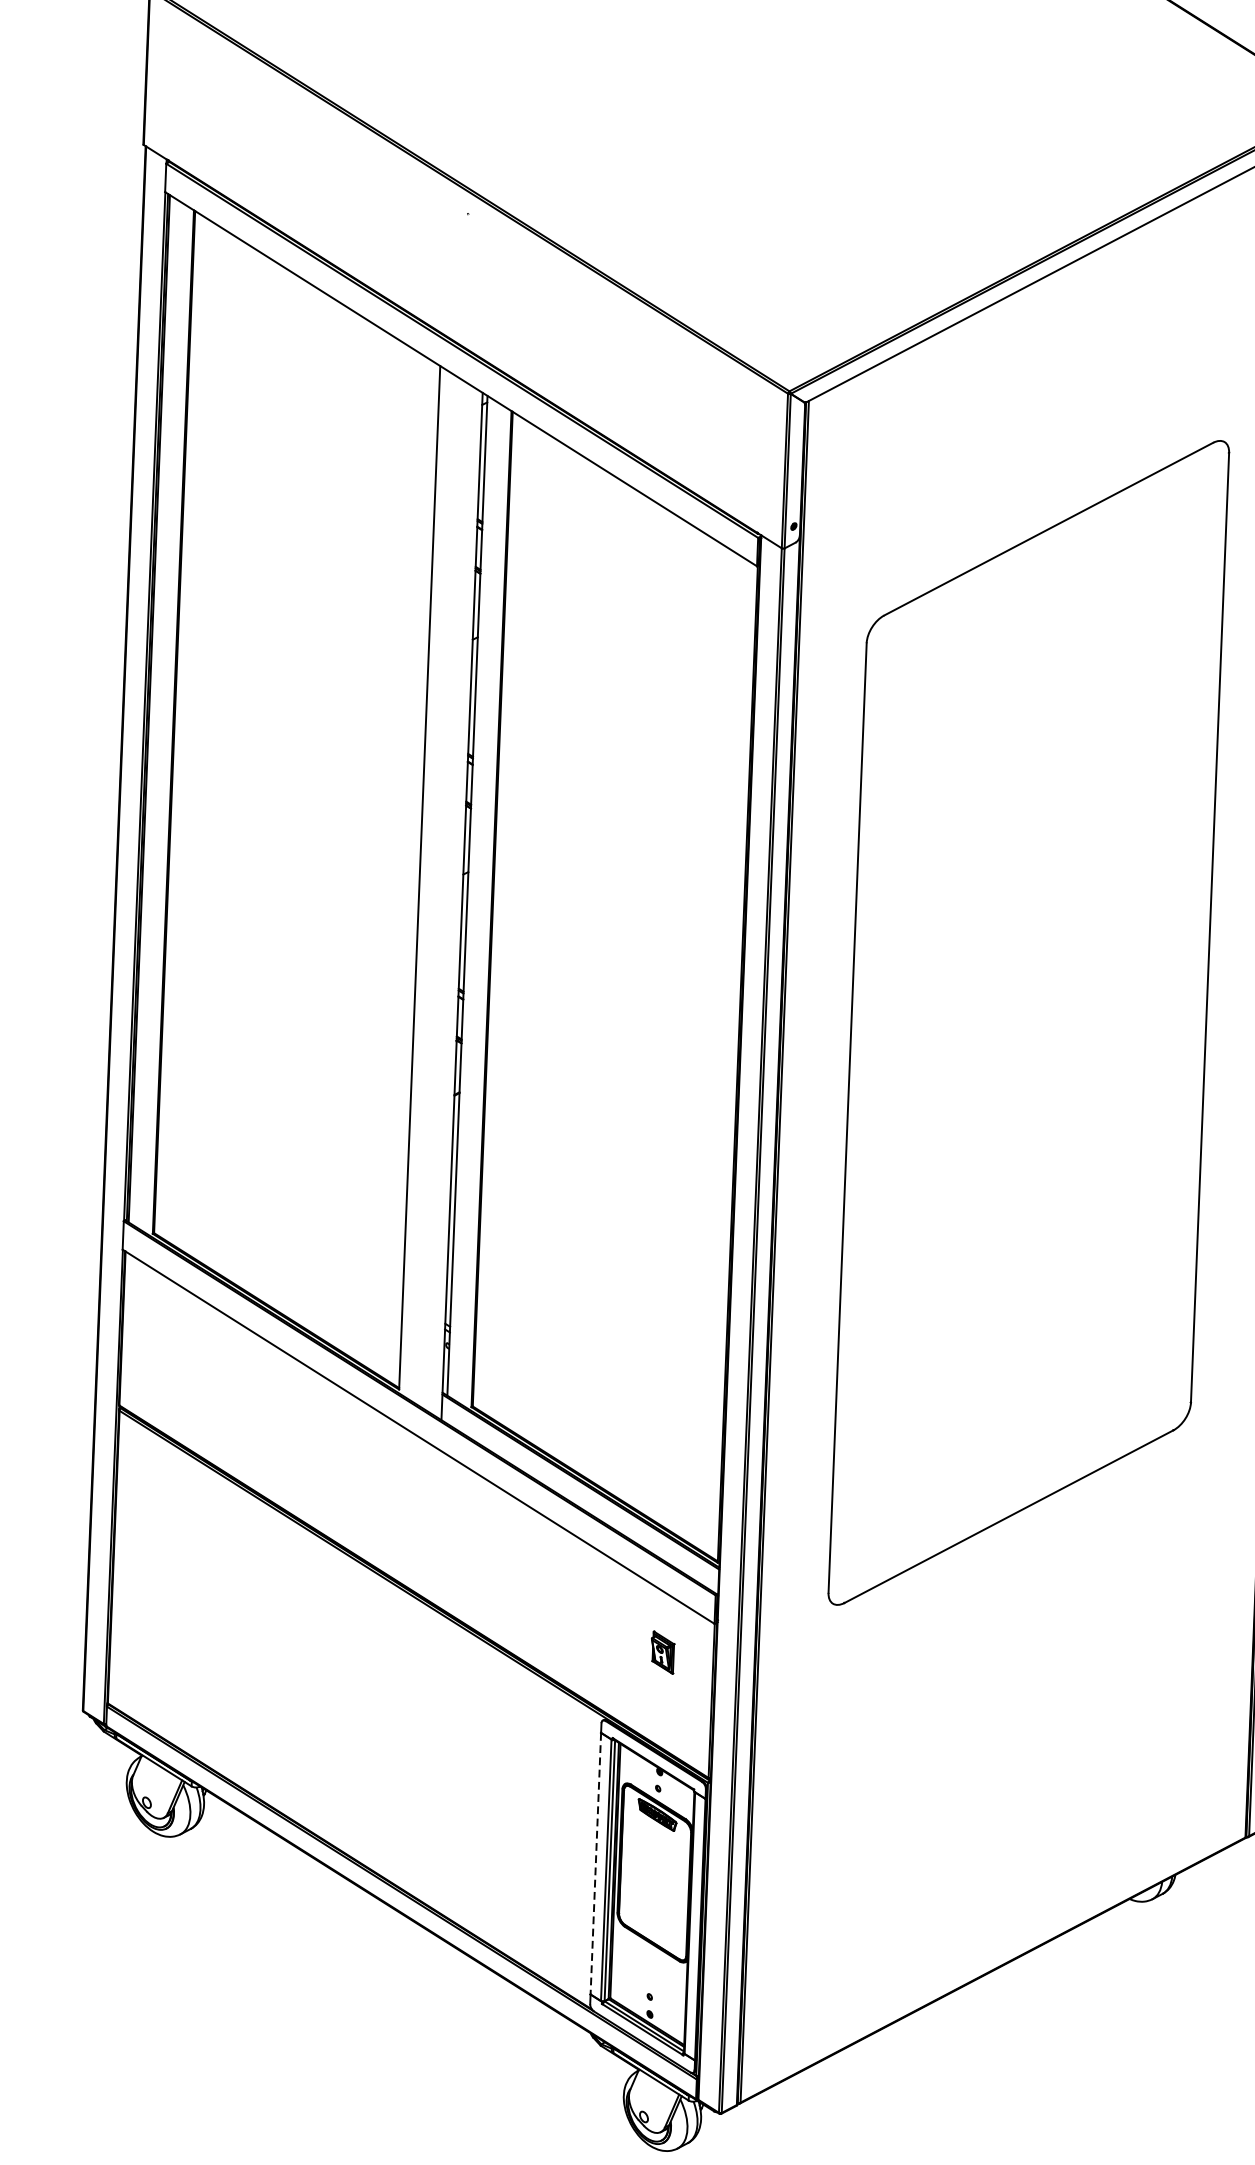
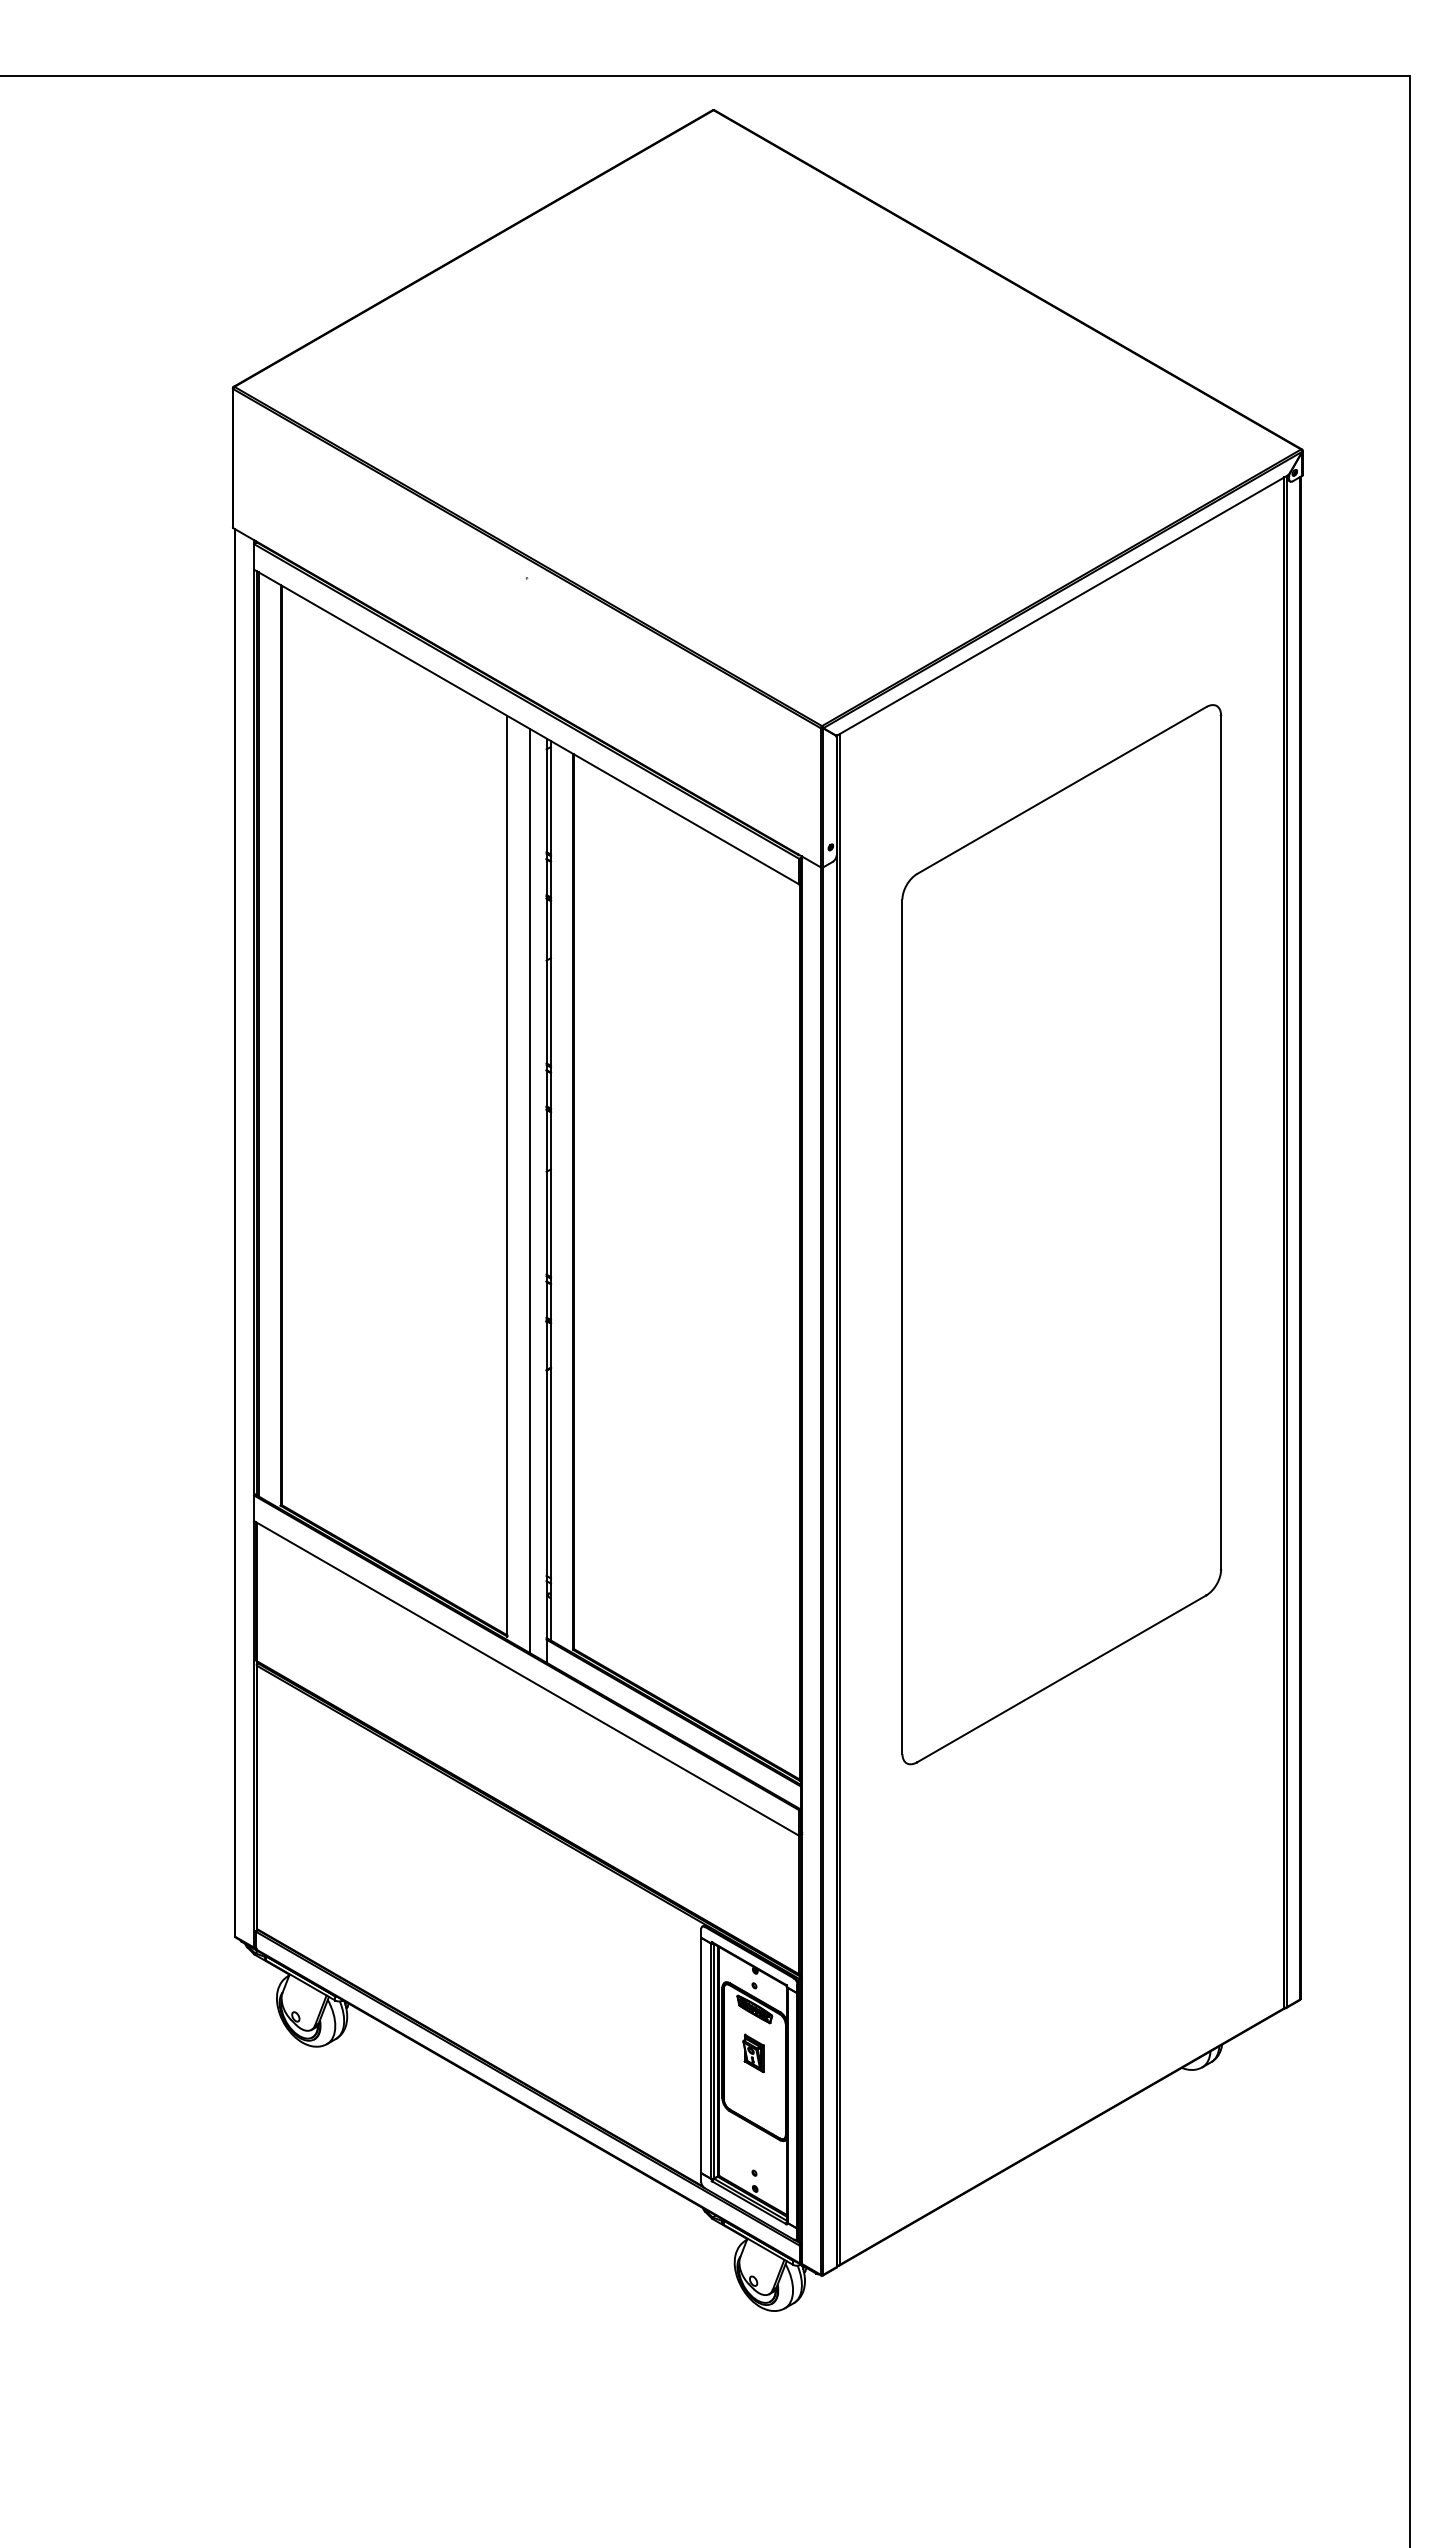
line: (443, 894) -> (529, 1190), added
part: (1028, 1022) -> (1061, 1234), moved
part: (662, 1652) -> (753, 2053), moved
line: (596, 1863) -> (701, 2055), dashed -> solid

